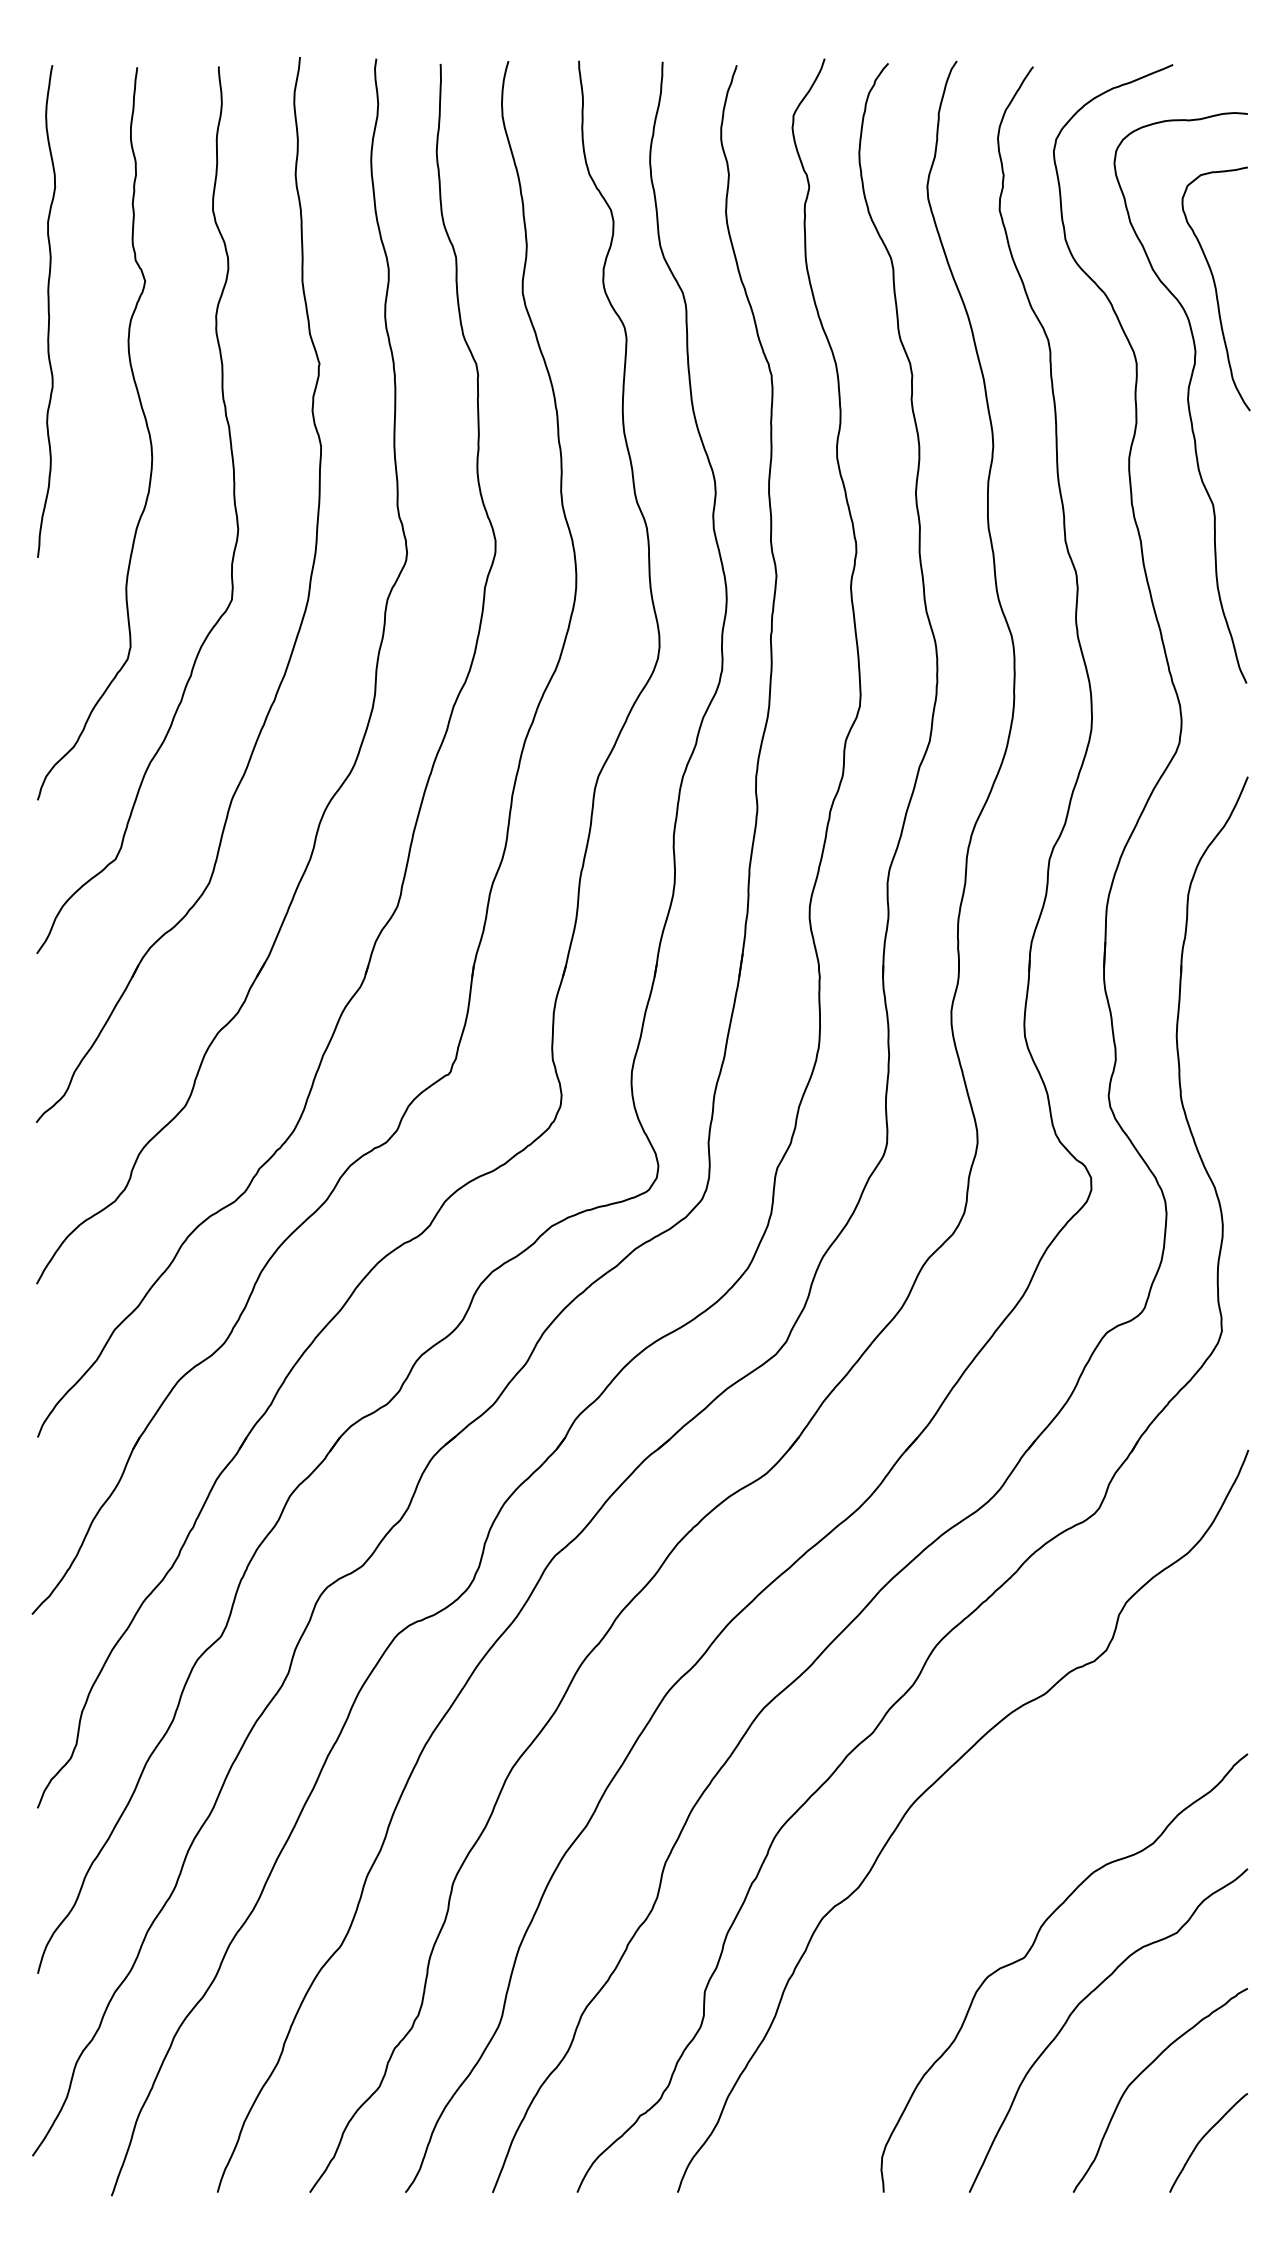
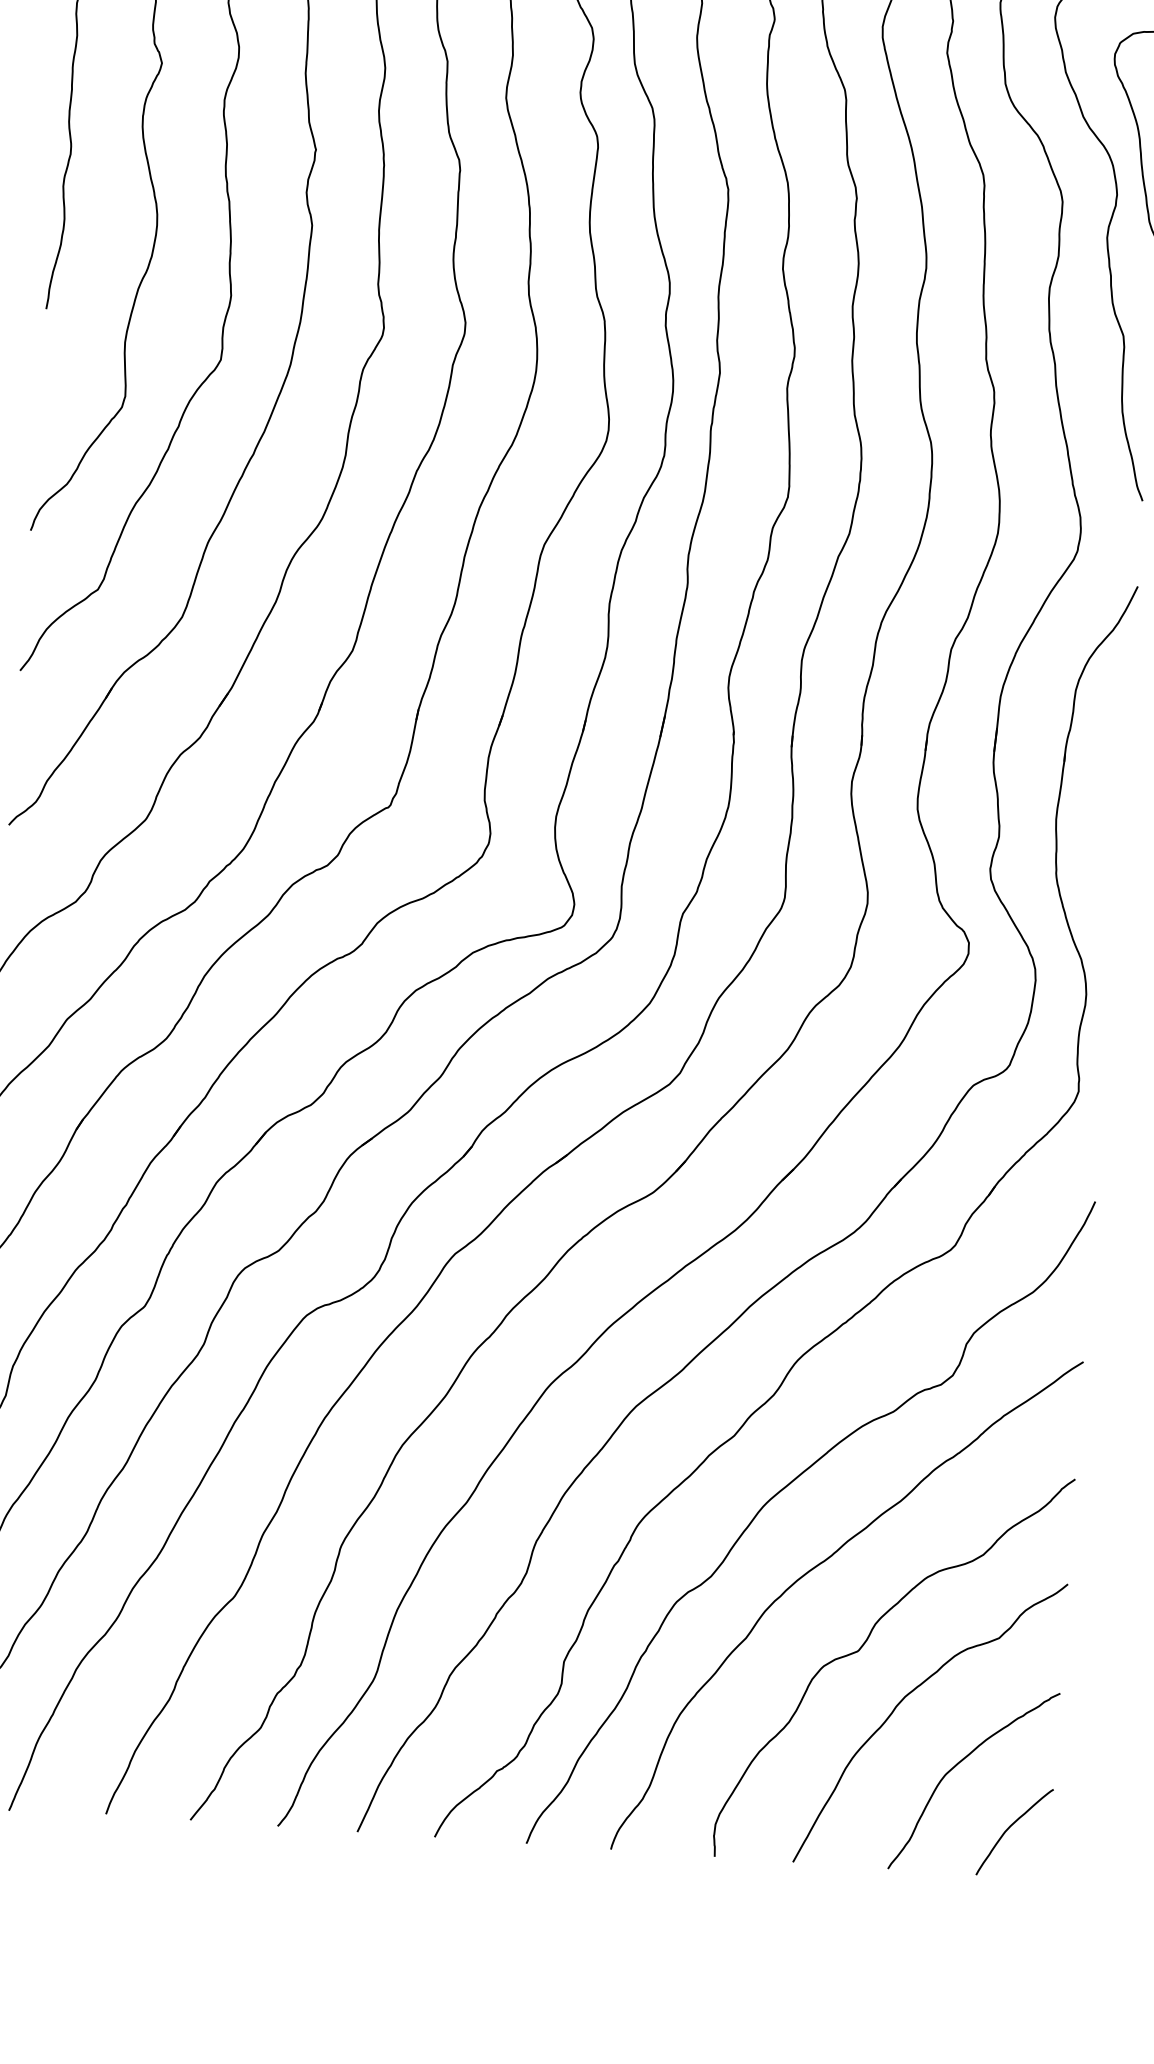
curve: (974, 1868) -> (818, 1566), added

